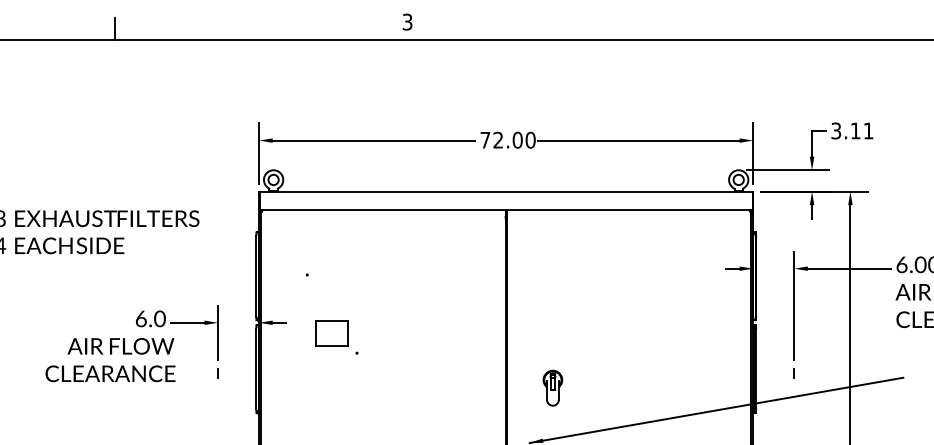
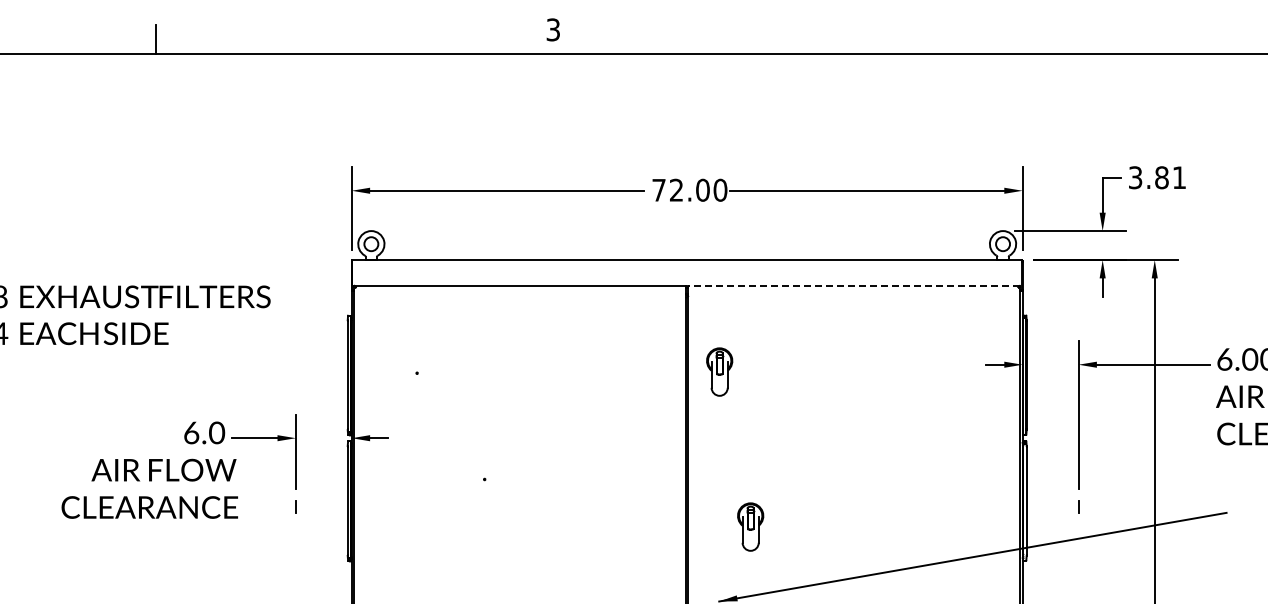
text: (855, 130) -> (1161, 177), 3.11 -> 3.81
line: (628, 210) -> (853, 285), solid -> dashed
part: (529, 273) -> (719, 371), added
part: (331, 332) -> (450, 451), removed

